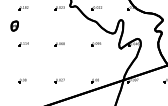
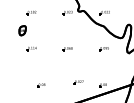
part: (22, 80) -> (41, 85), moved
part: (59, 80) -> (78, 82), moved

